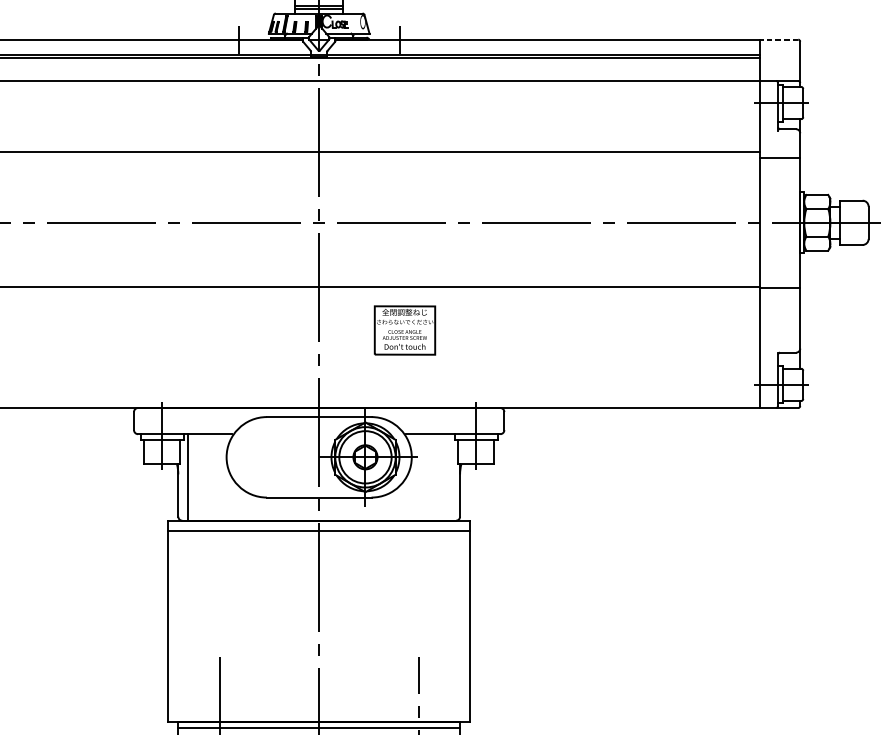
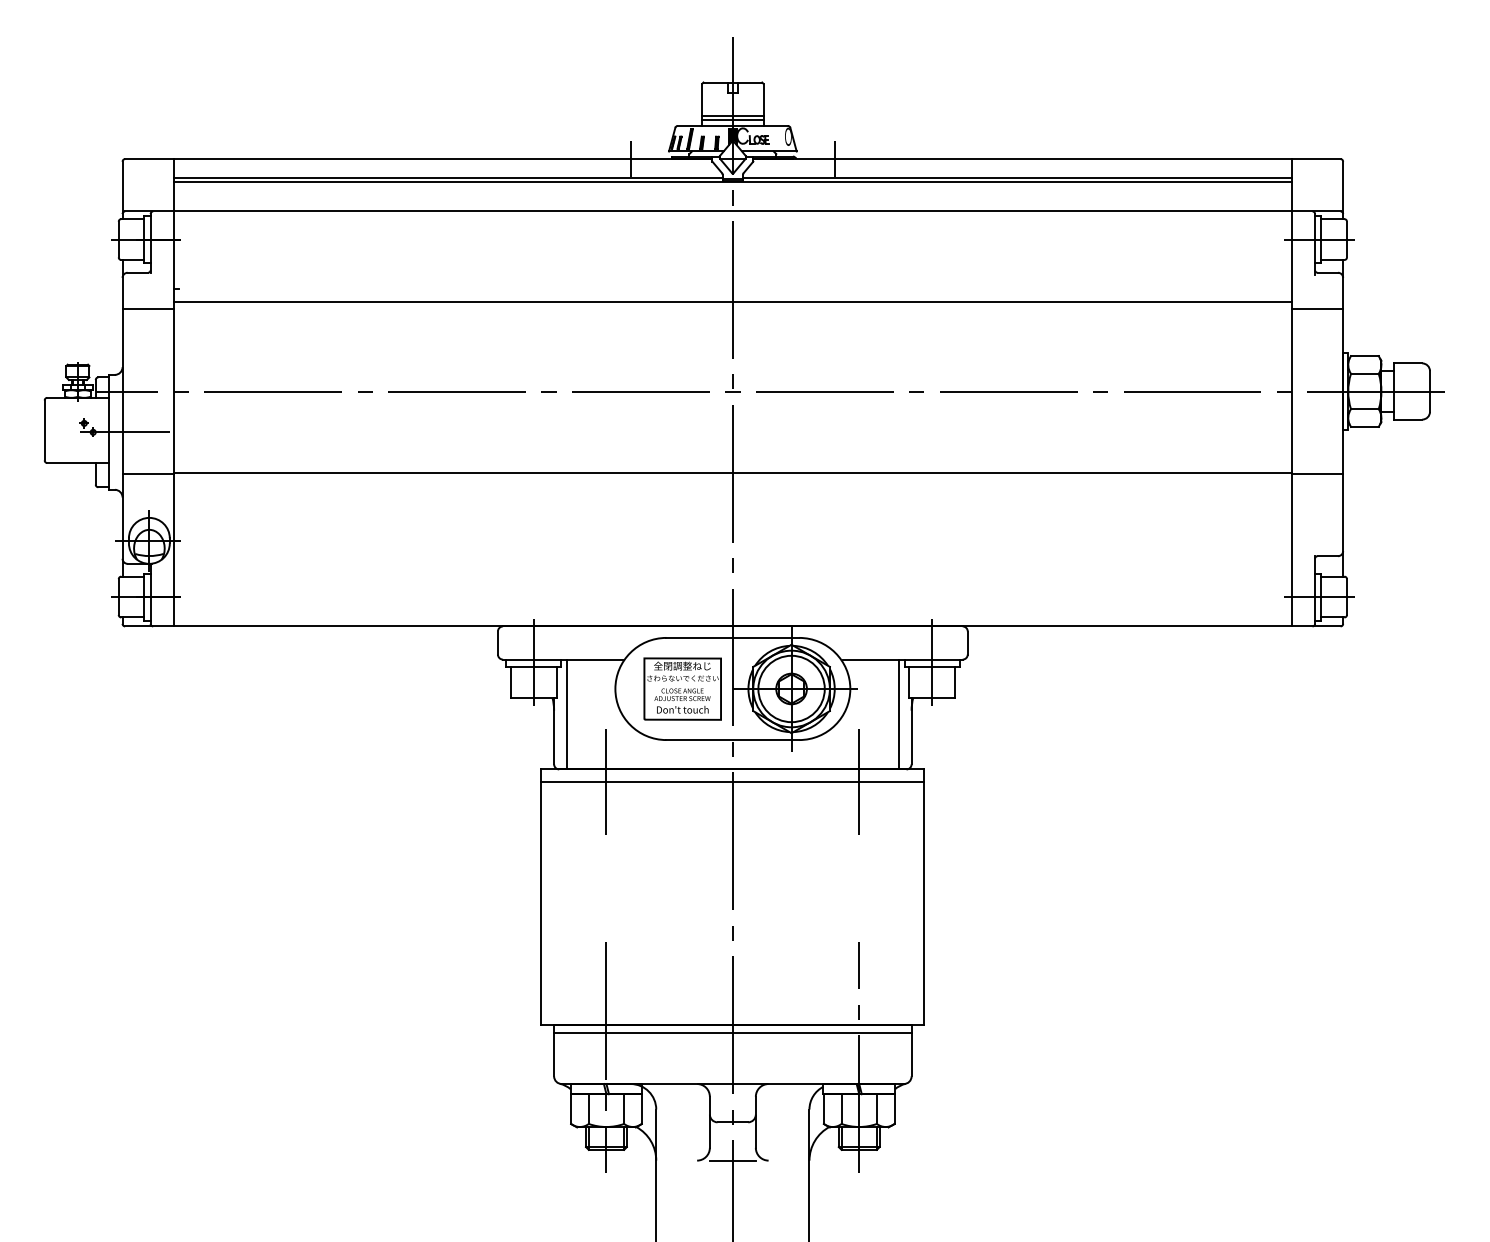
line: (778, 39) -> (1315, 159), dashed -> solid
part: (404, 330) -> (682, 688), moved
line: (450, 477) -> (899, 714), added
line: (219, 530) -> (606, 781), added
line: (419, 530) -> (859, 781), added

